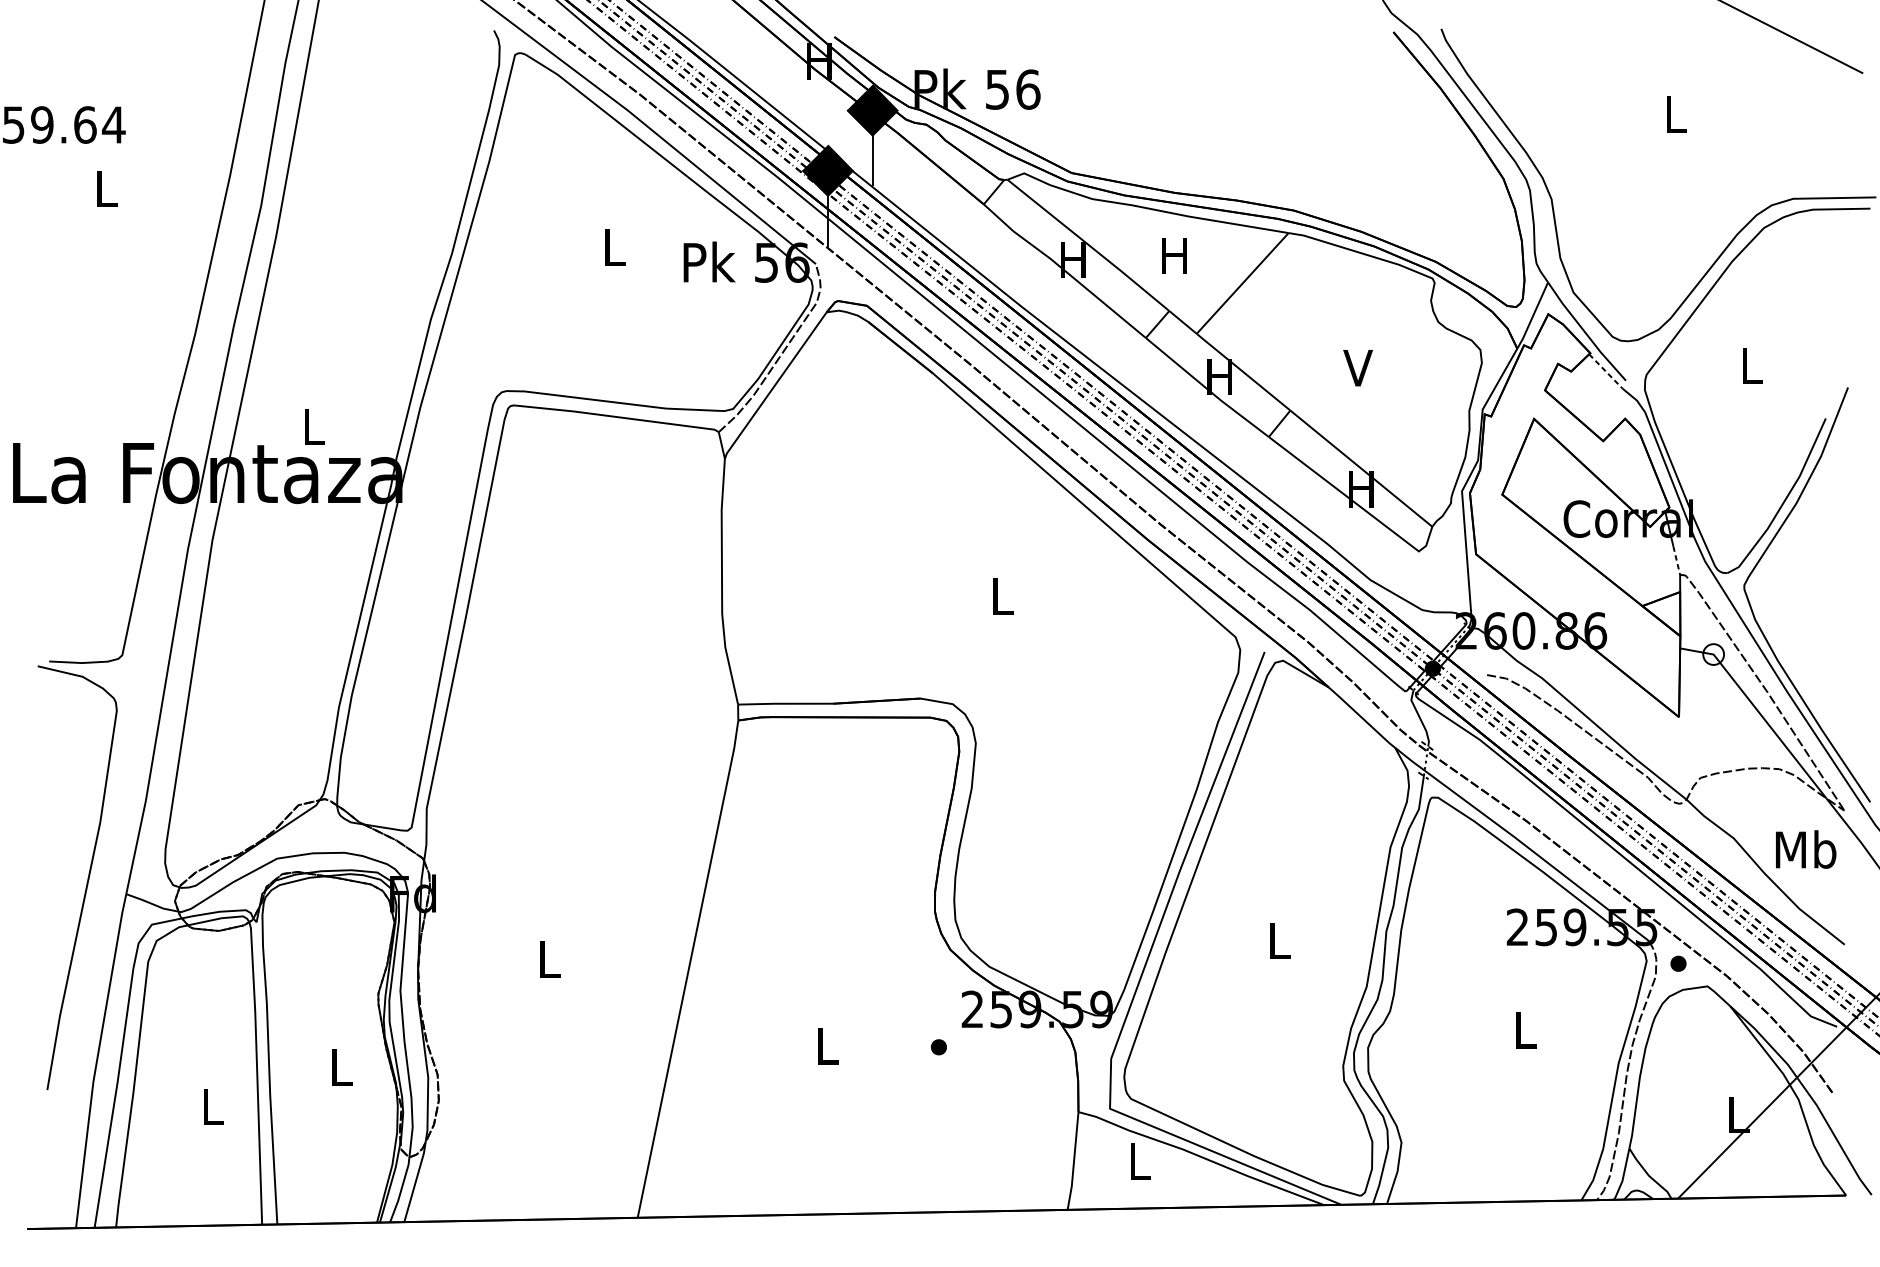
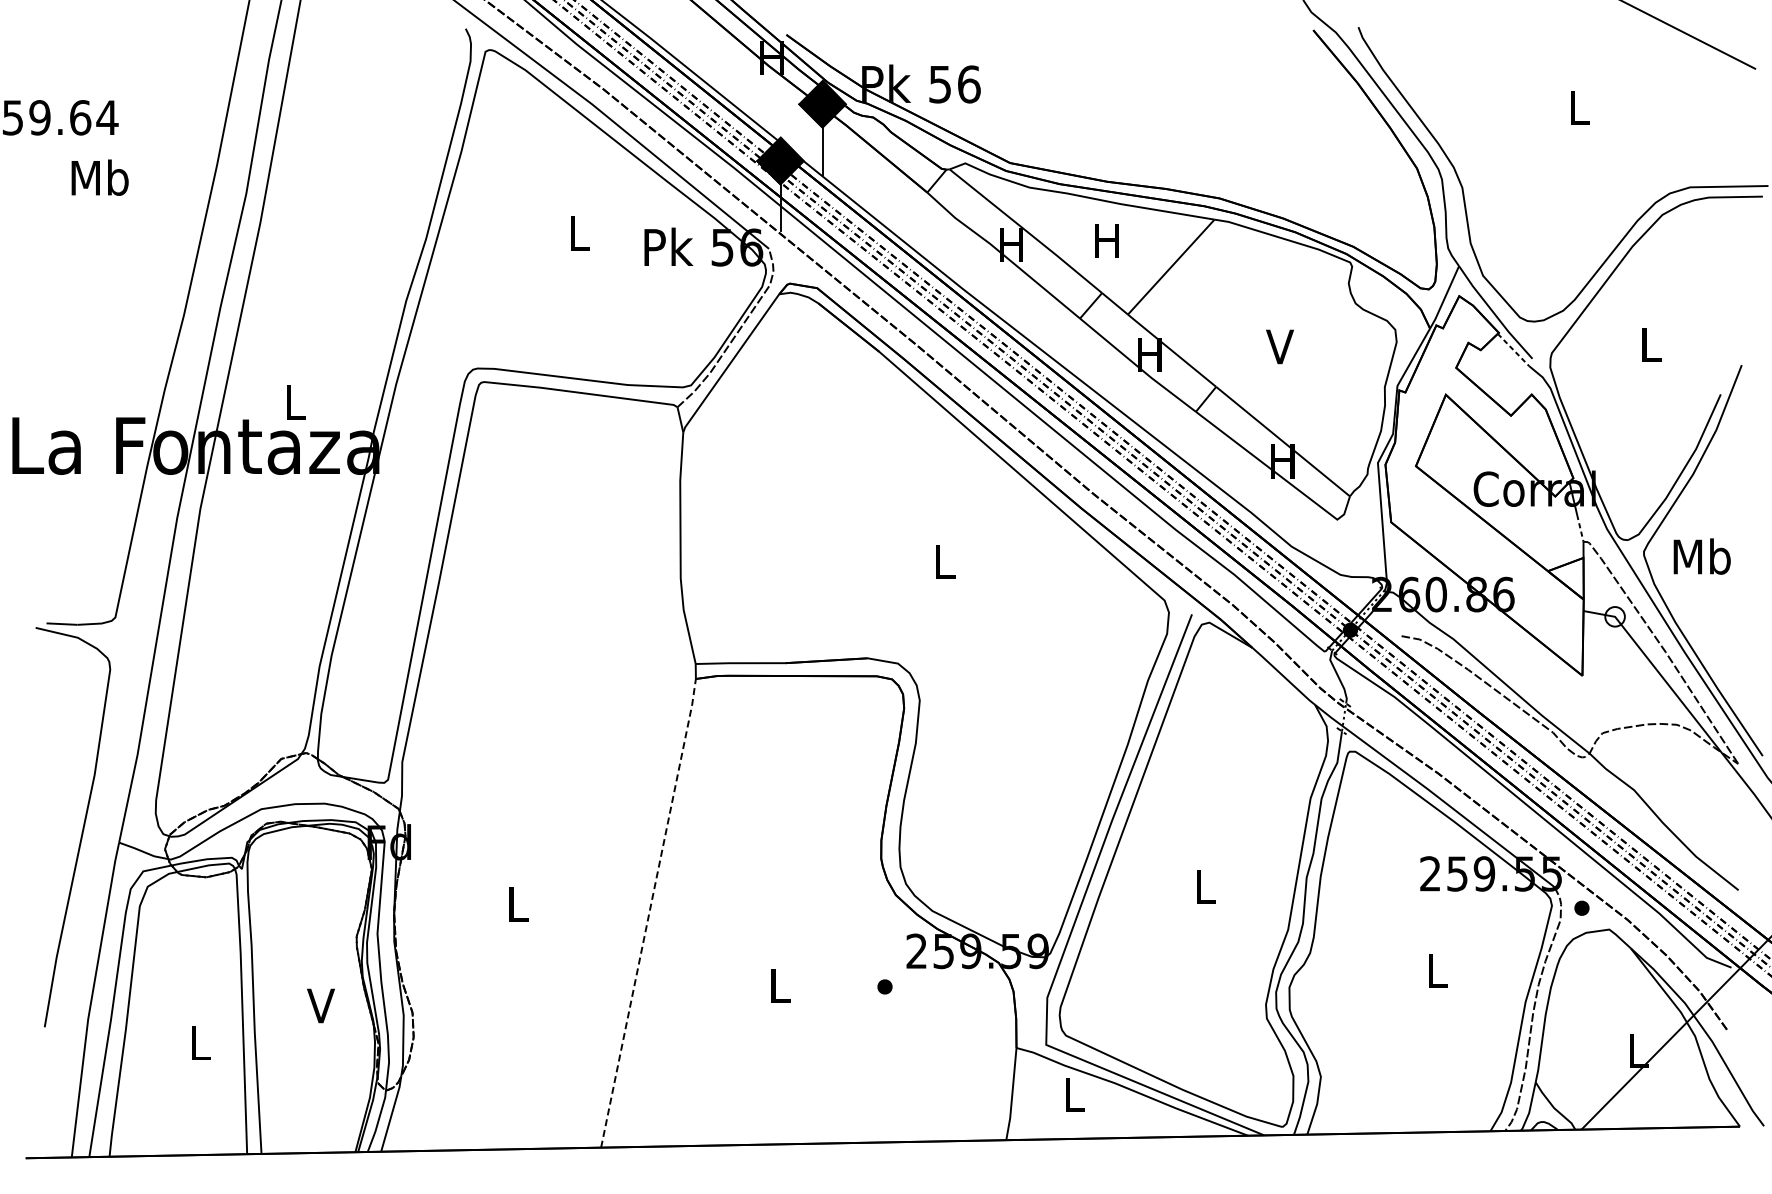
text: (105, 188) -> (99, 177), L -> Mb
text: (1805, 849) -> (1701, 556), moved
line: (689, 968) -> (649, 912), solid -> dashed
text: (339, 1066) -> (320, 1005), L -> V

